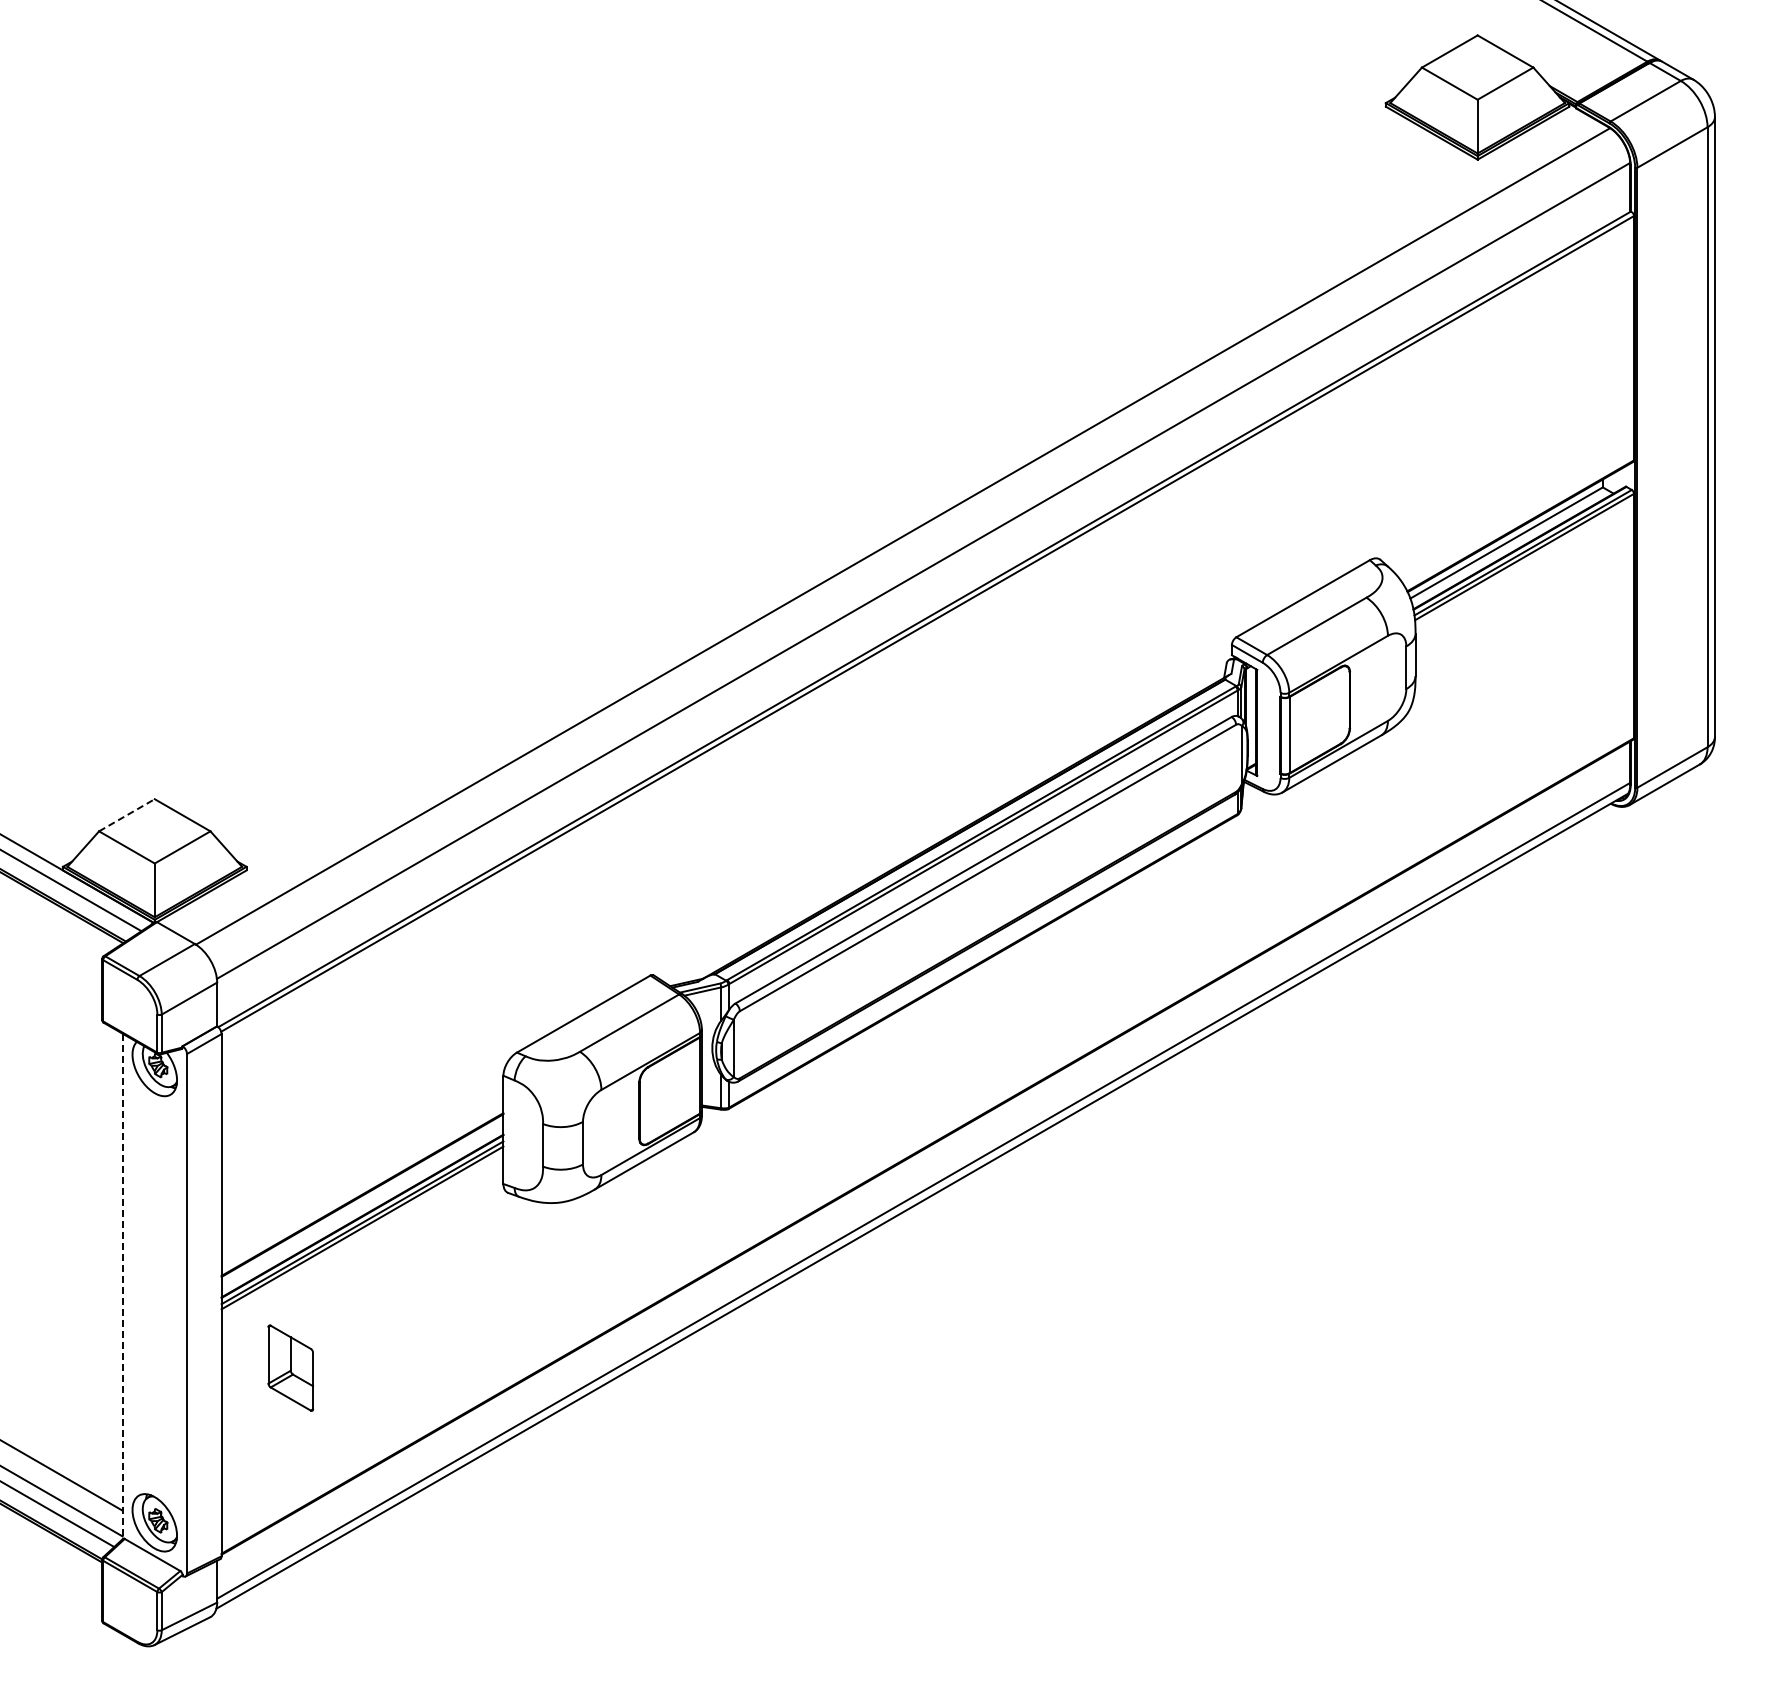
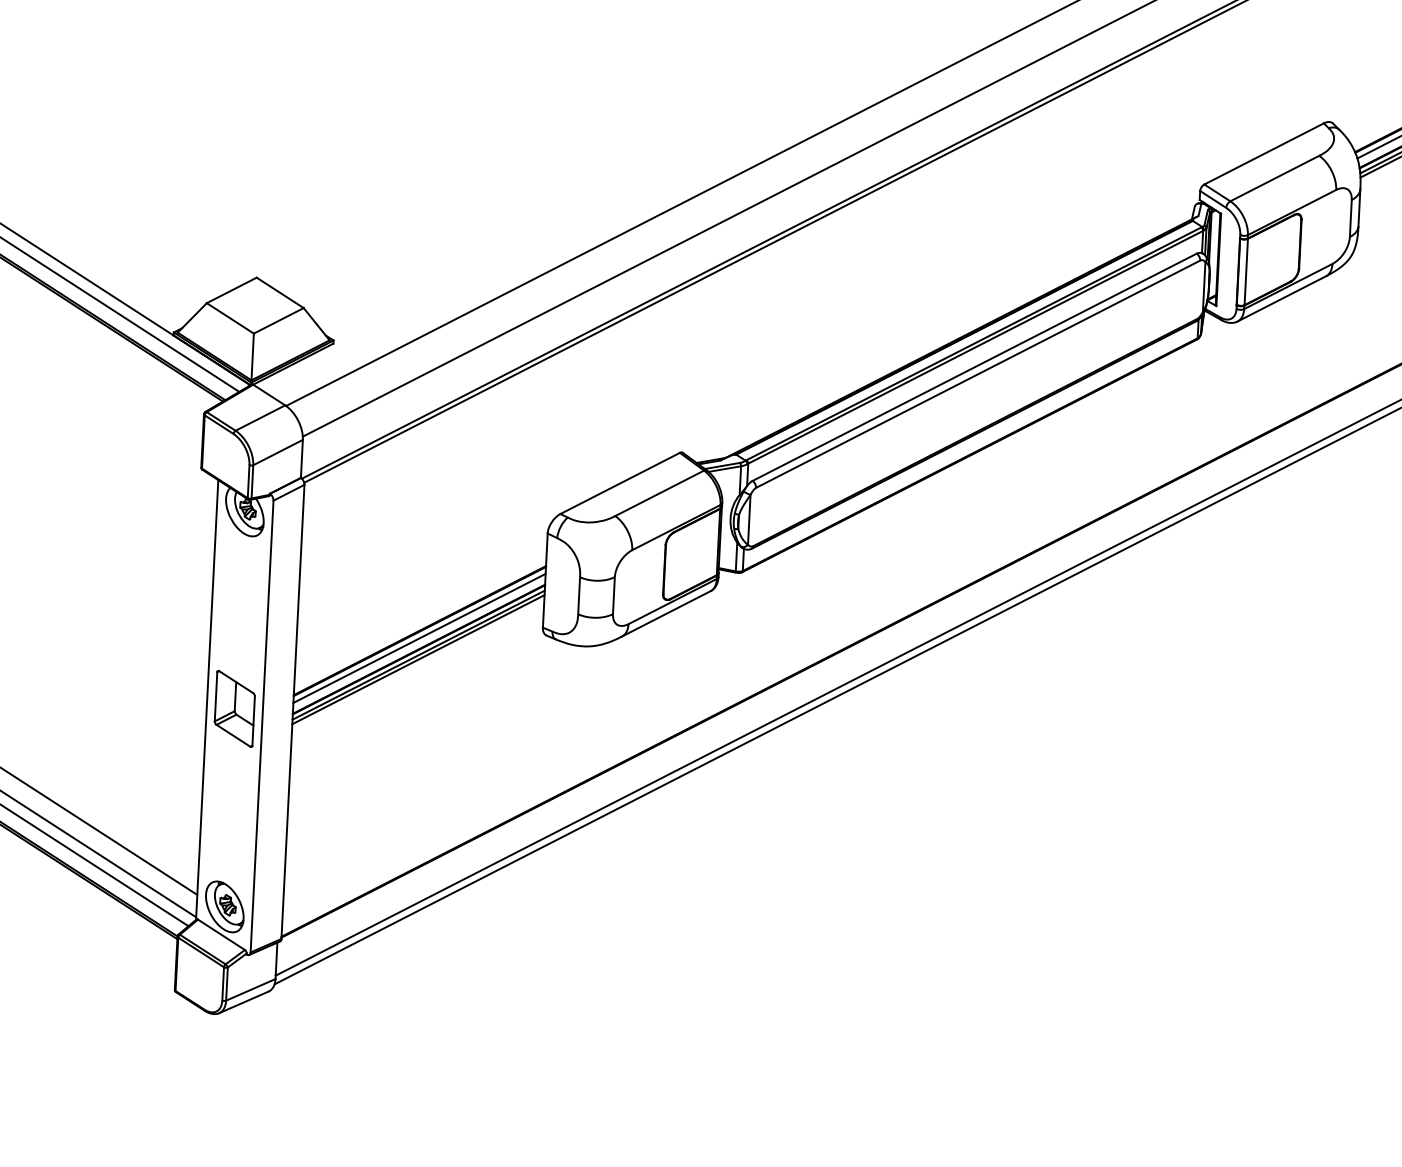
line: (127, 815) -> (232, 290), dashed -> solid
line: (362, 1203) -> (419, 638), added
line: (122, 1286) -> (207, 700), dashed -> solid
part: (290, 1367) -> (234, 708), moved

